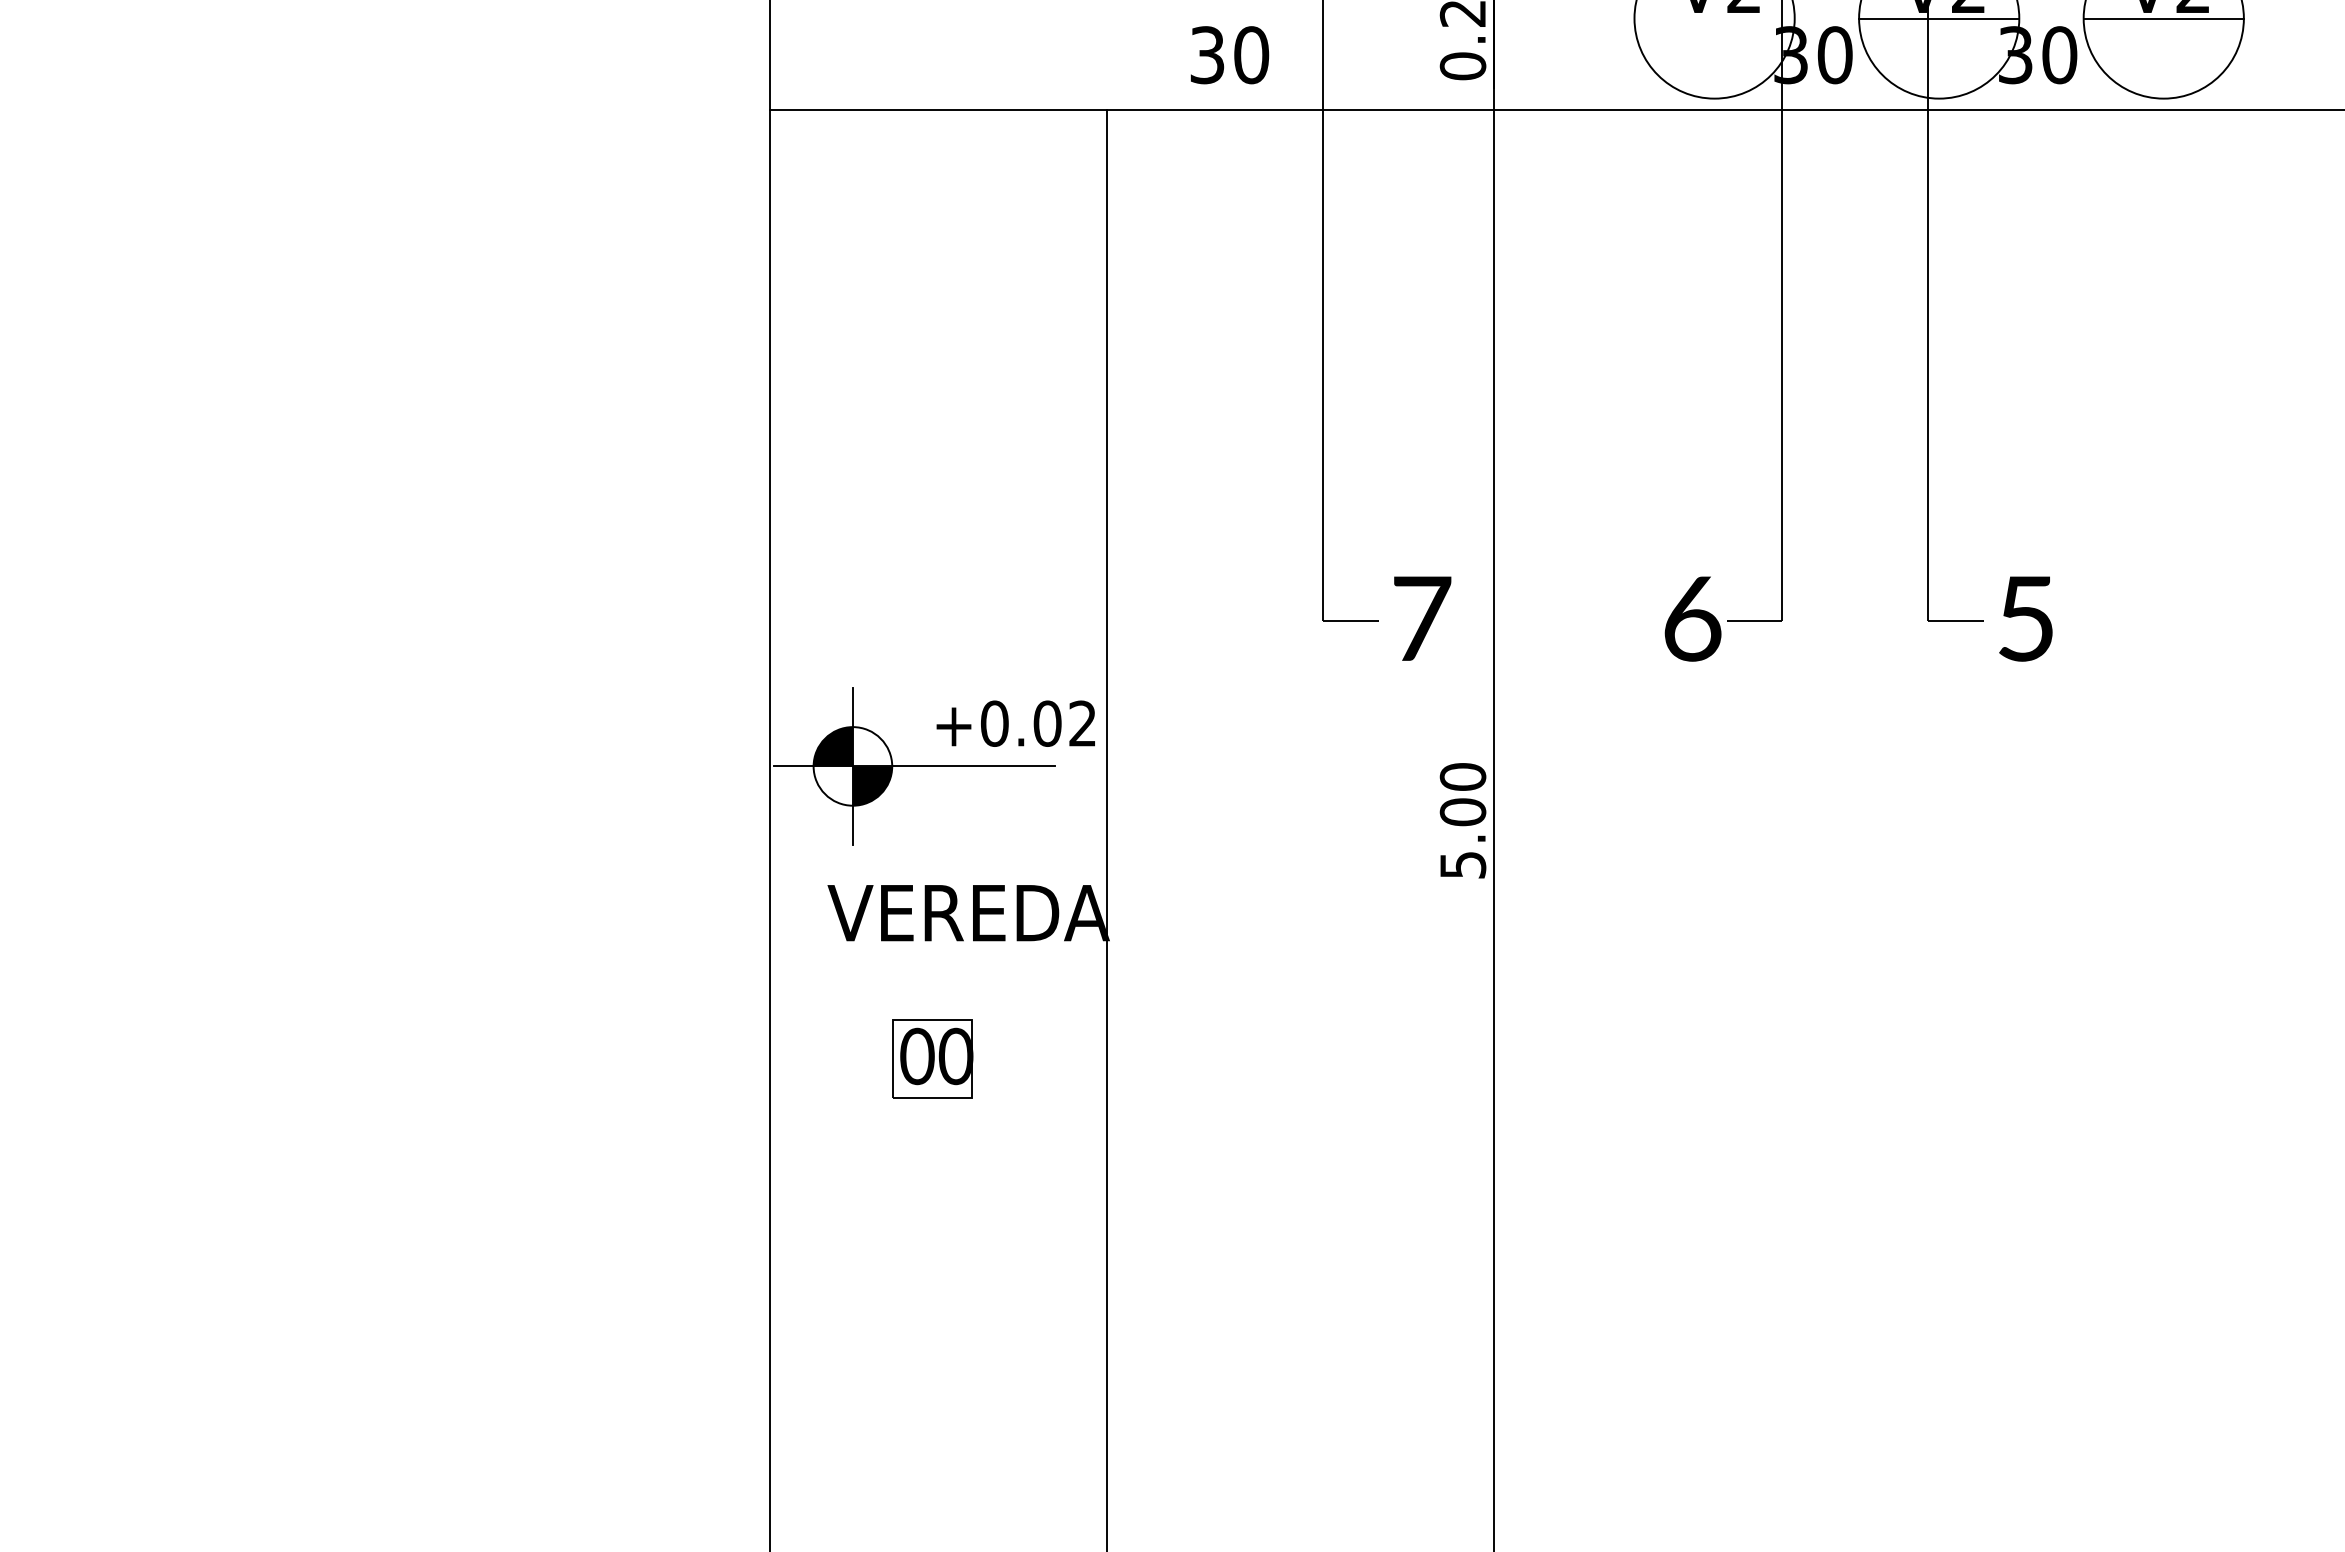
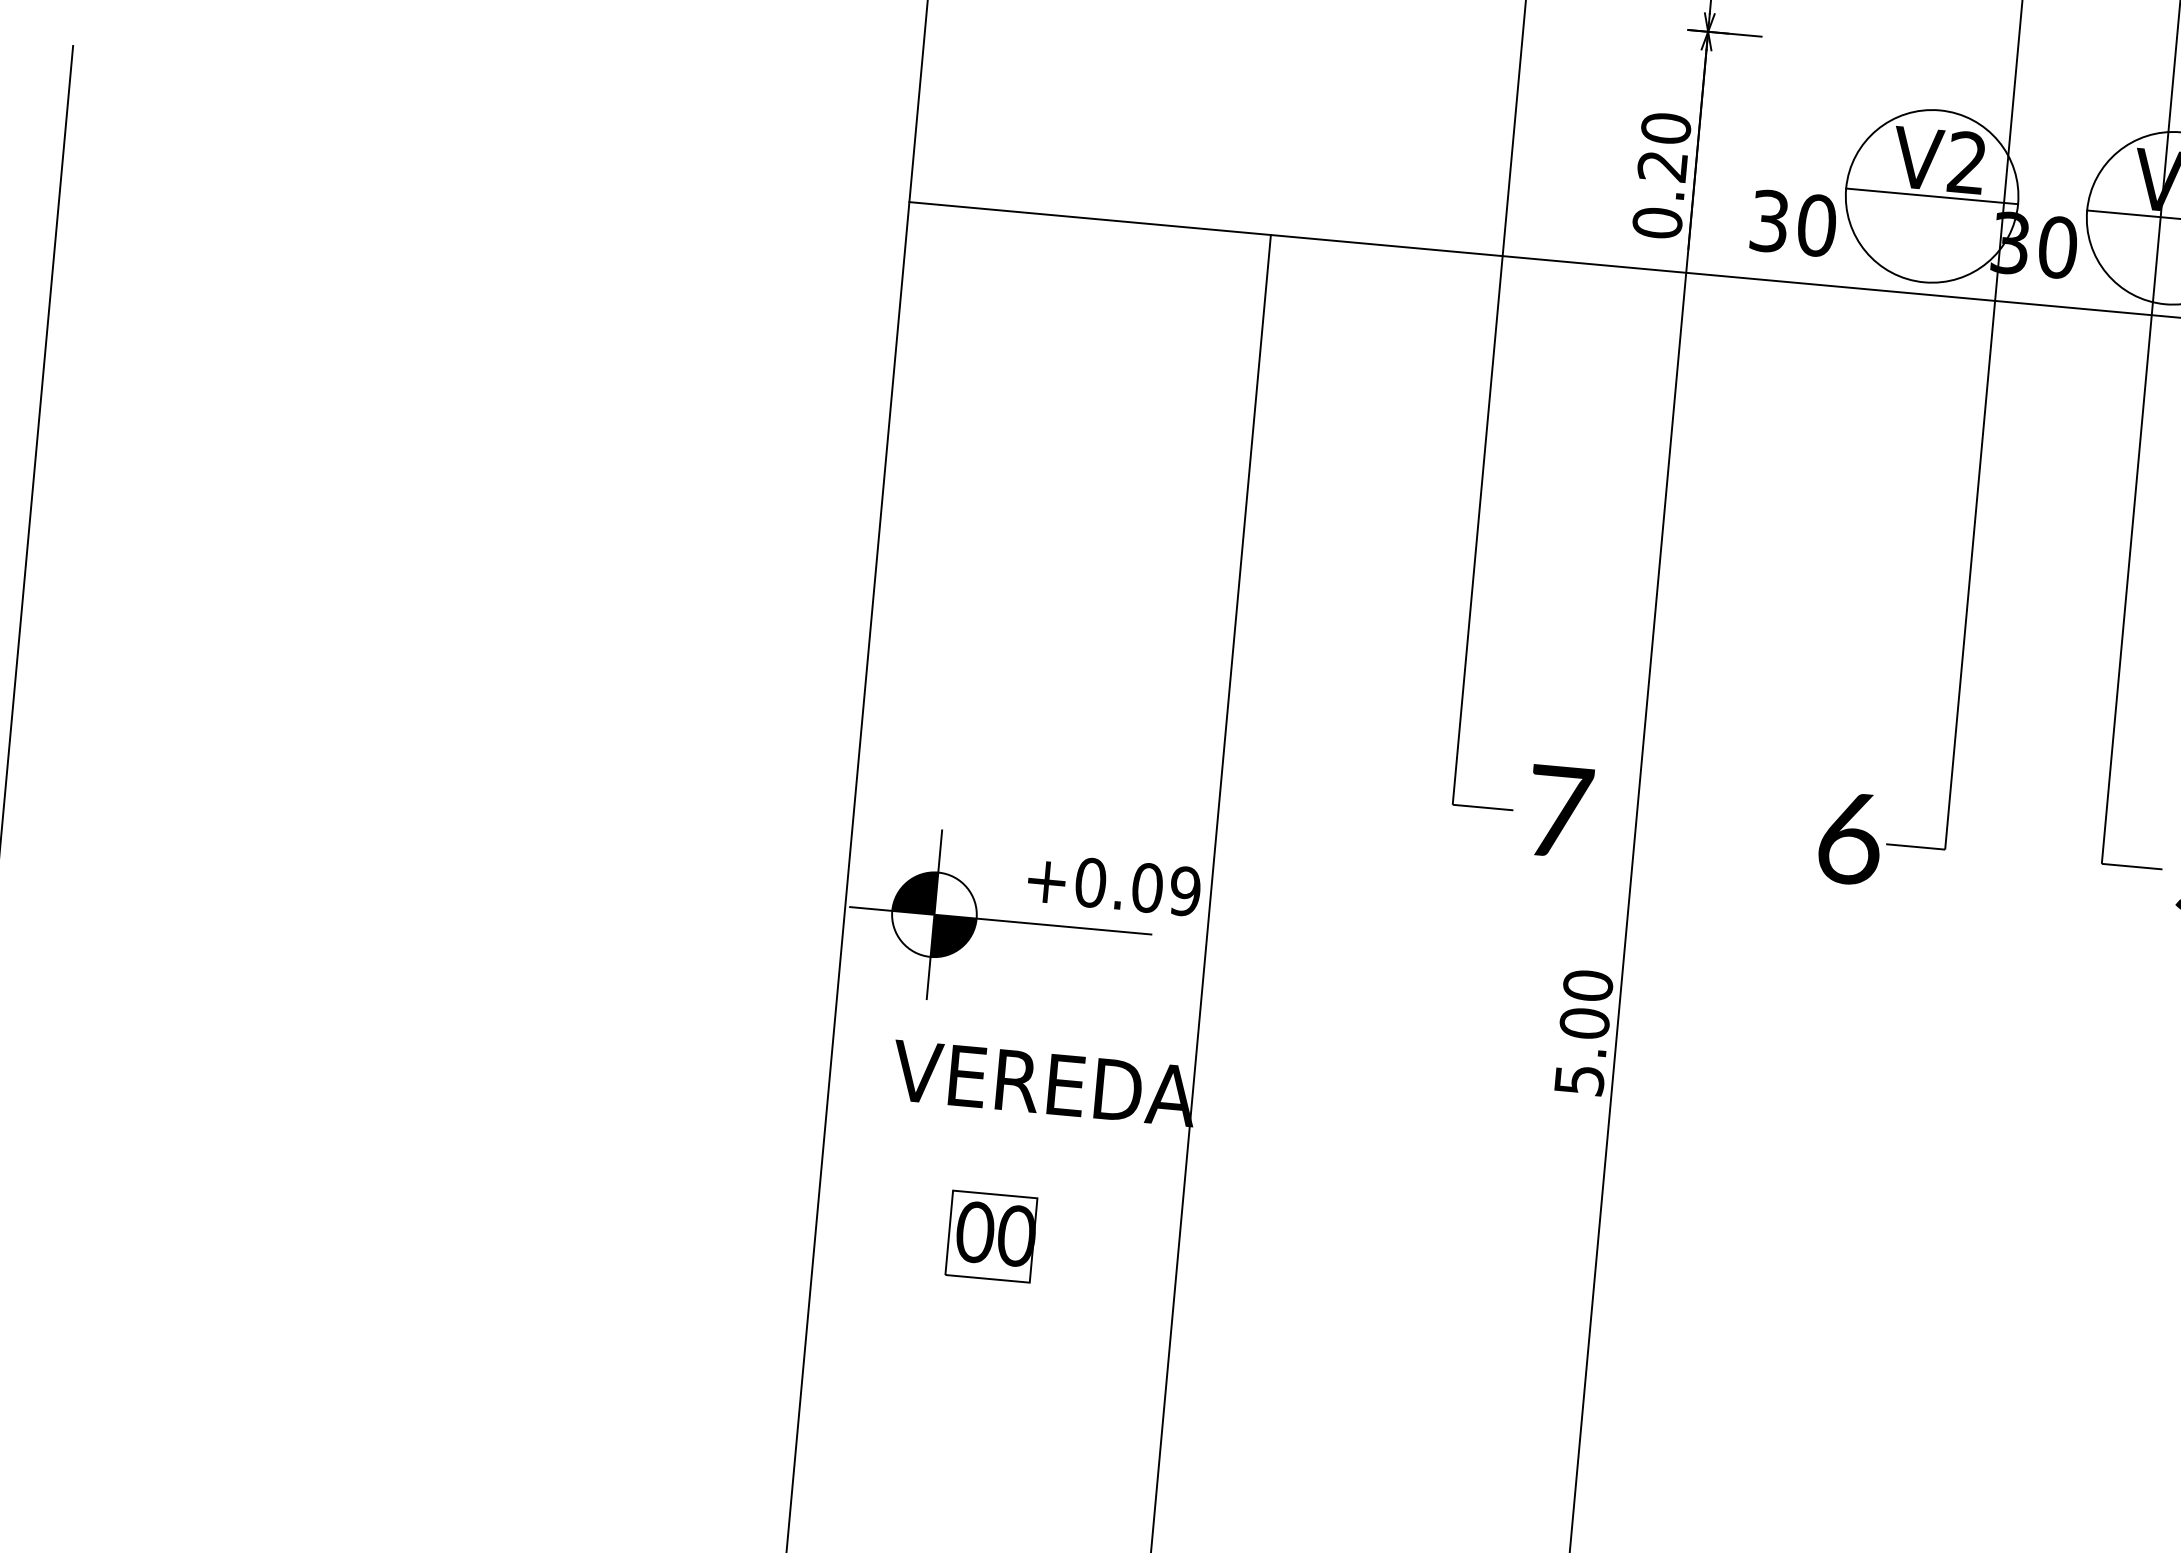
line: (1714, 18) -> (1932, 196), added
text: (1229, 55) -> (1793, 223), moved
text: (1082, 723) -> (1184, 891), +0.02 -> +0.09

